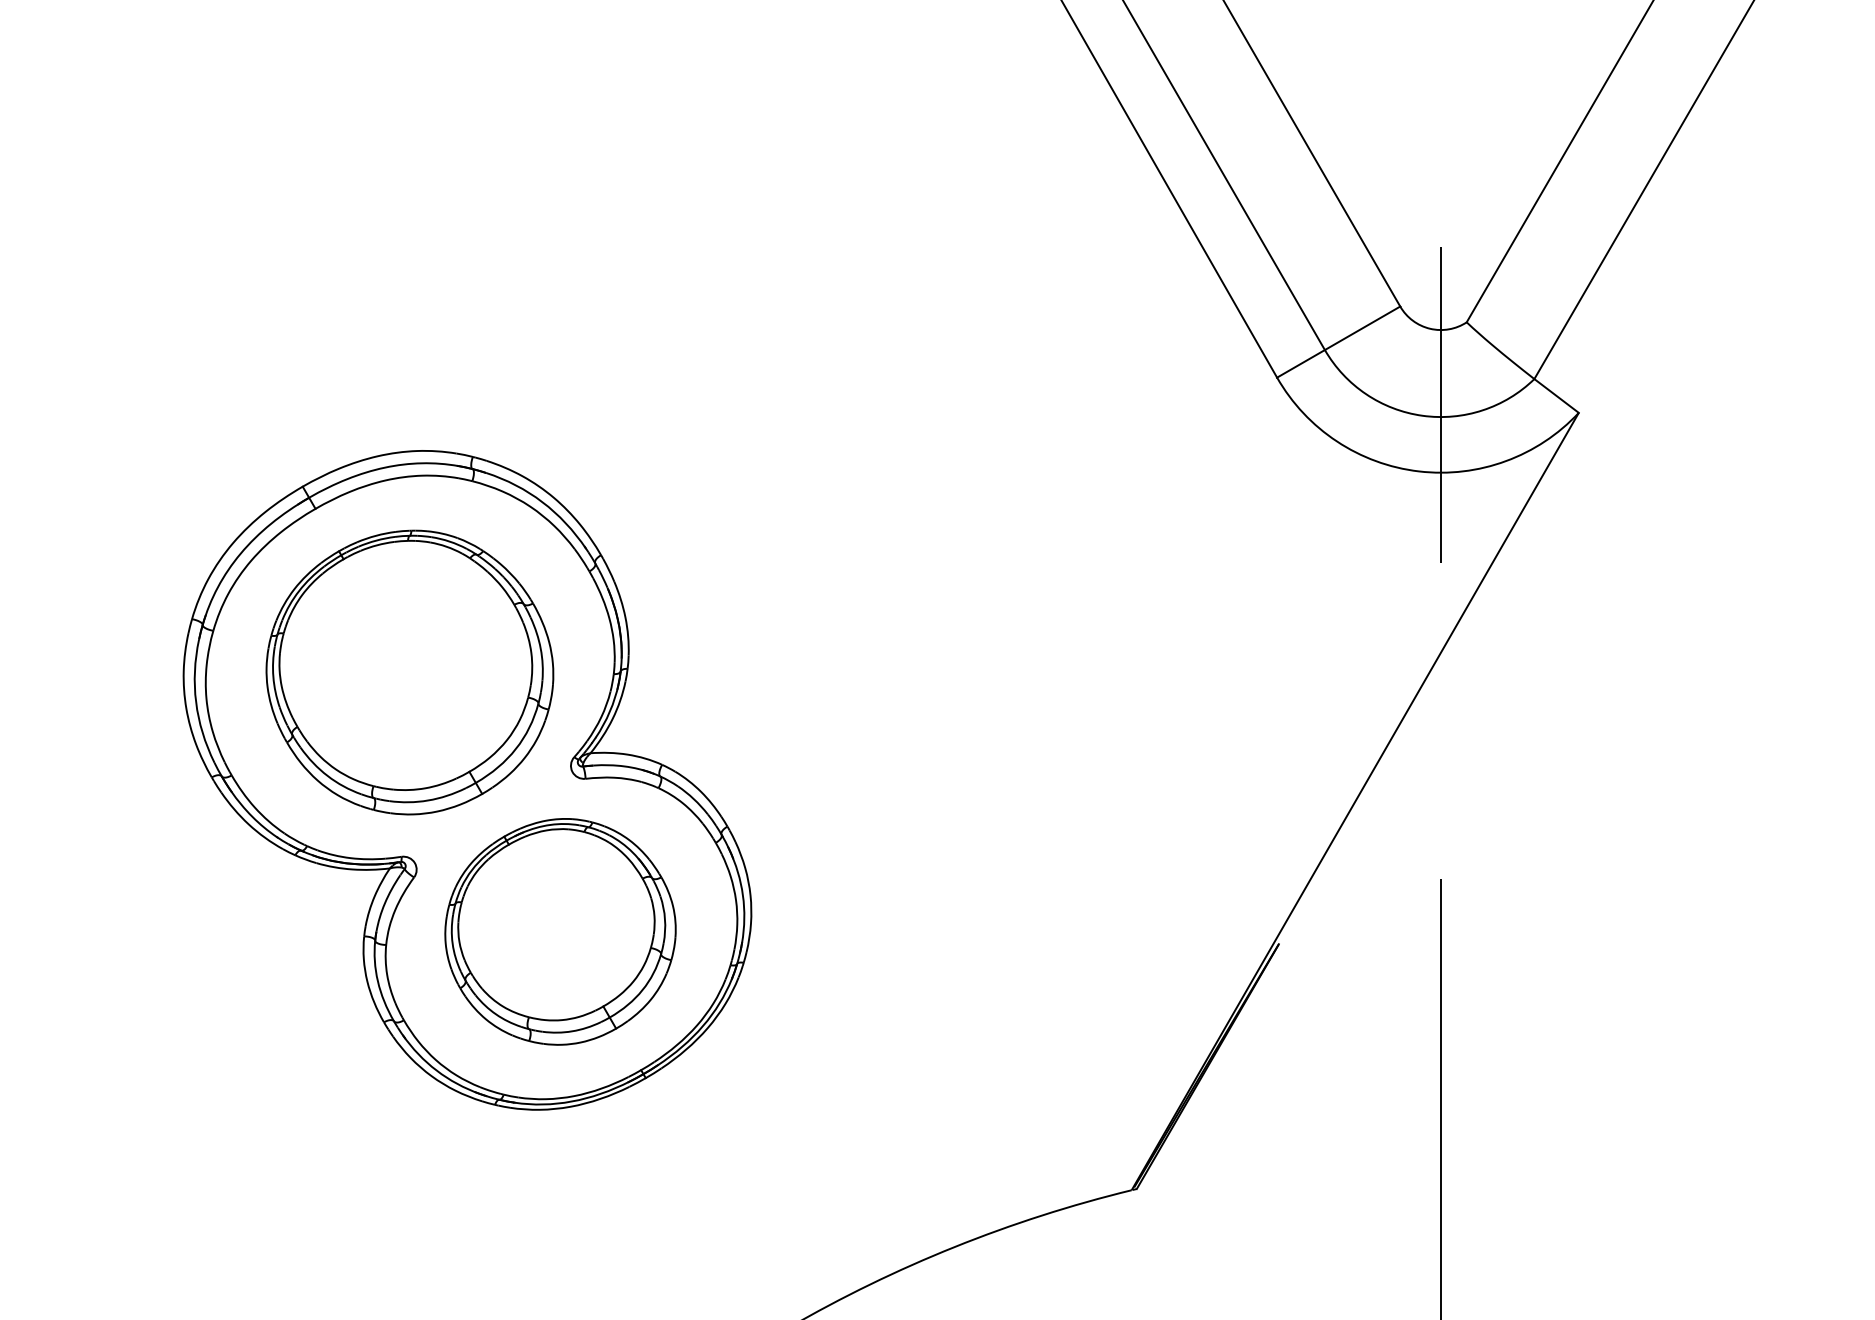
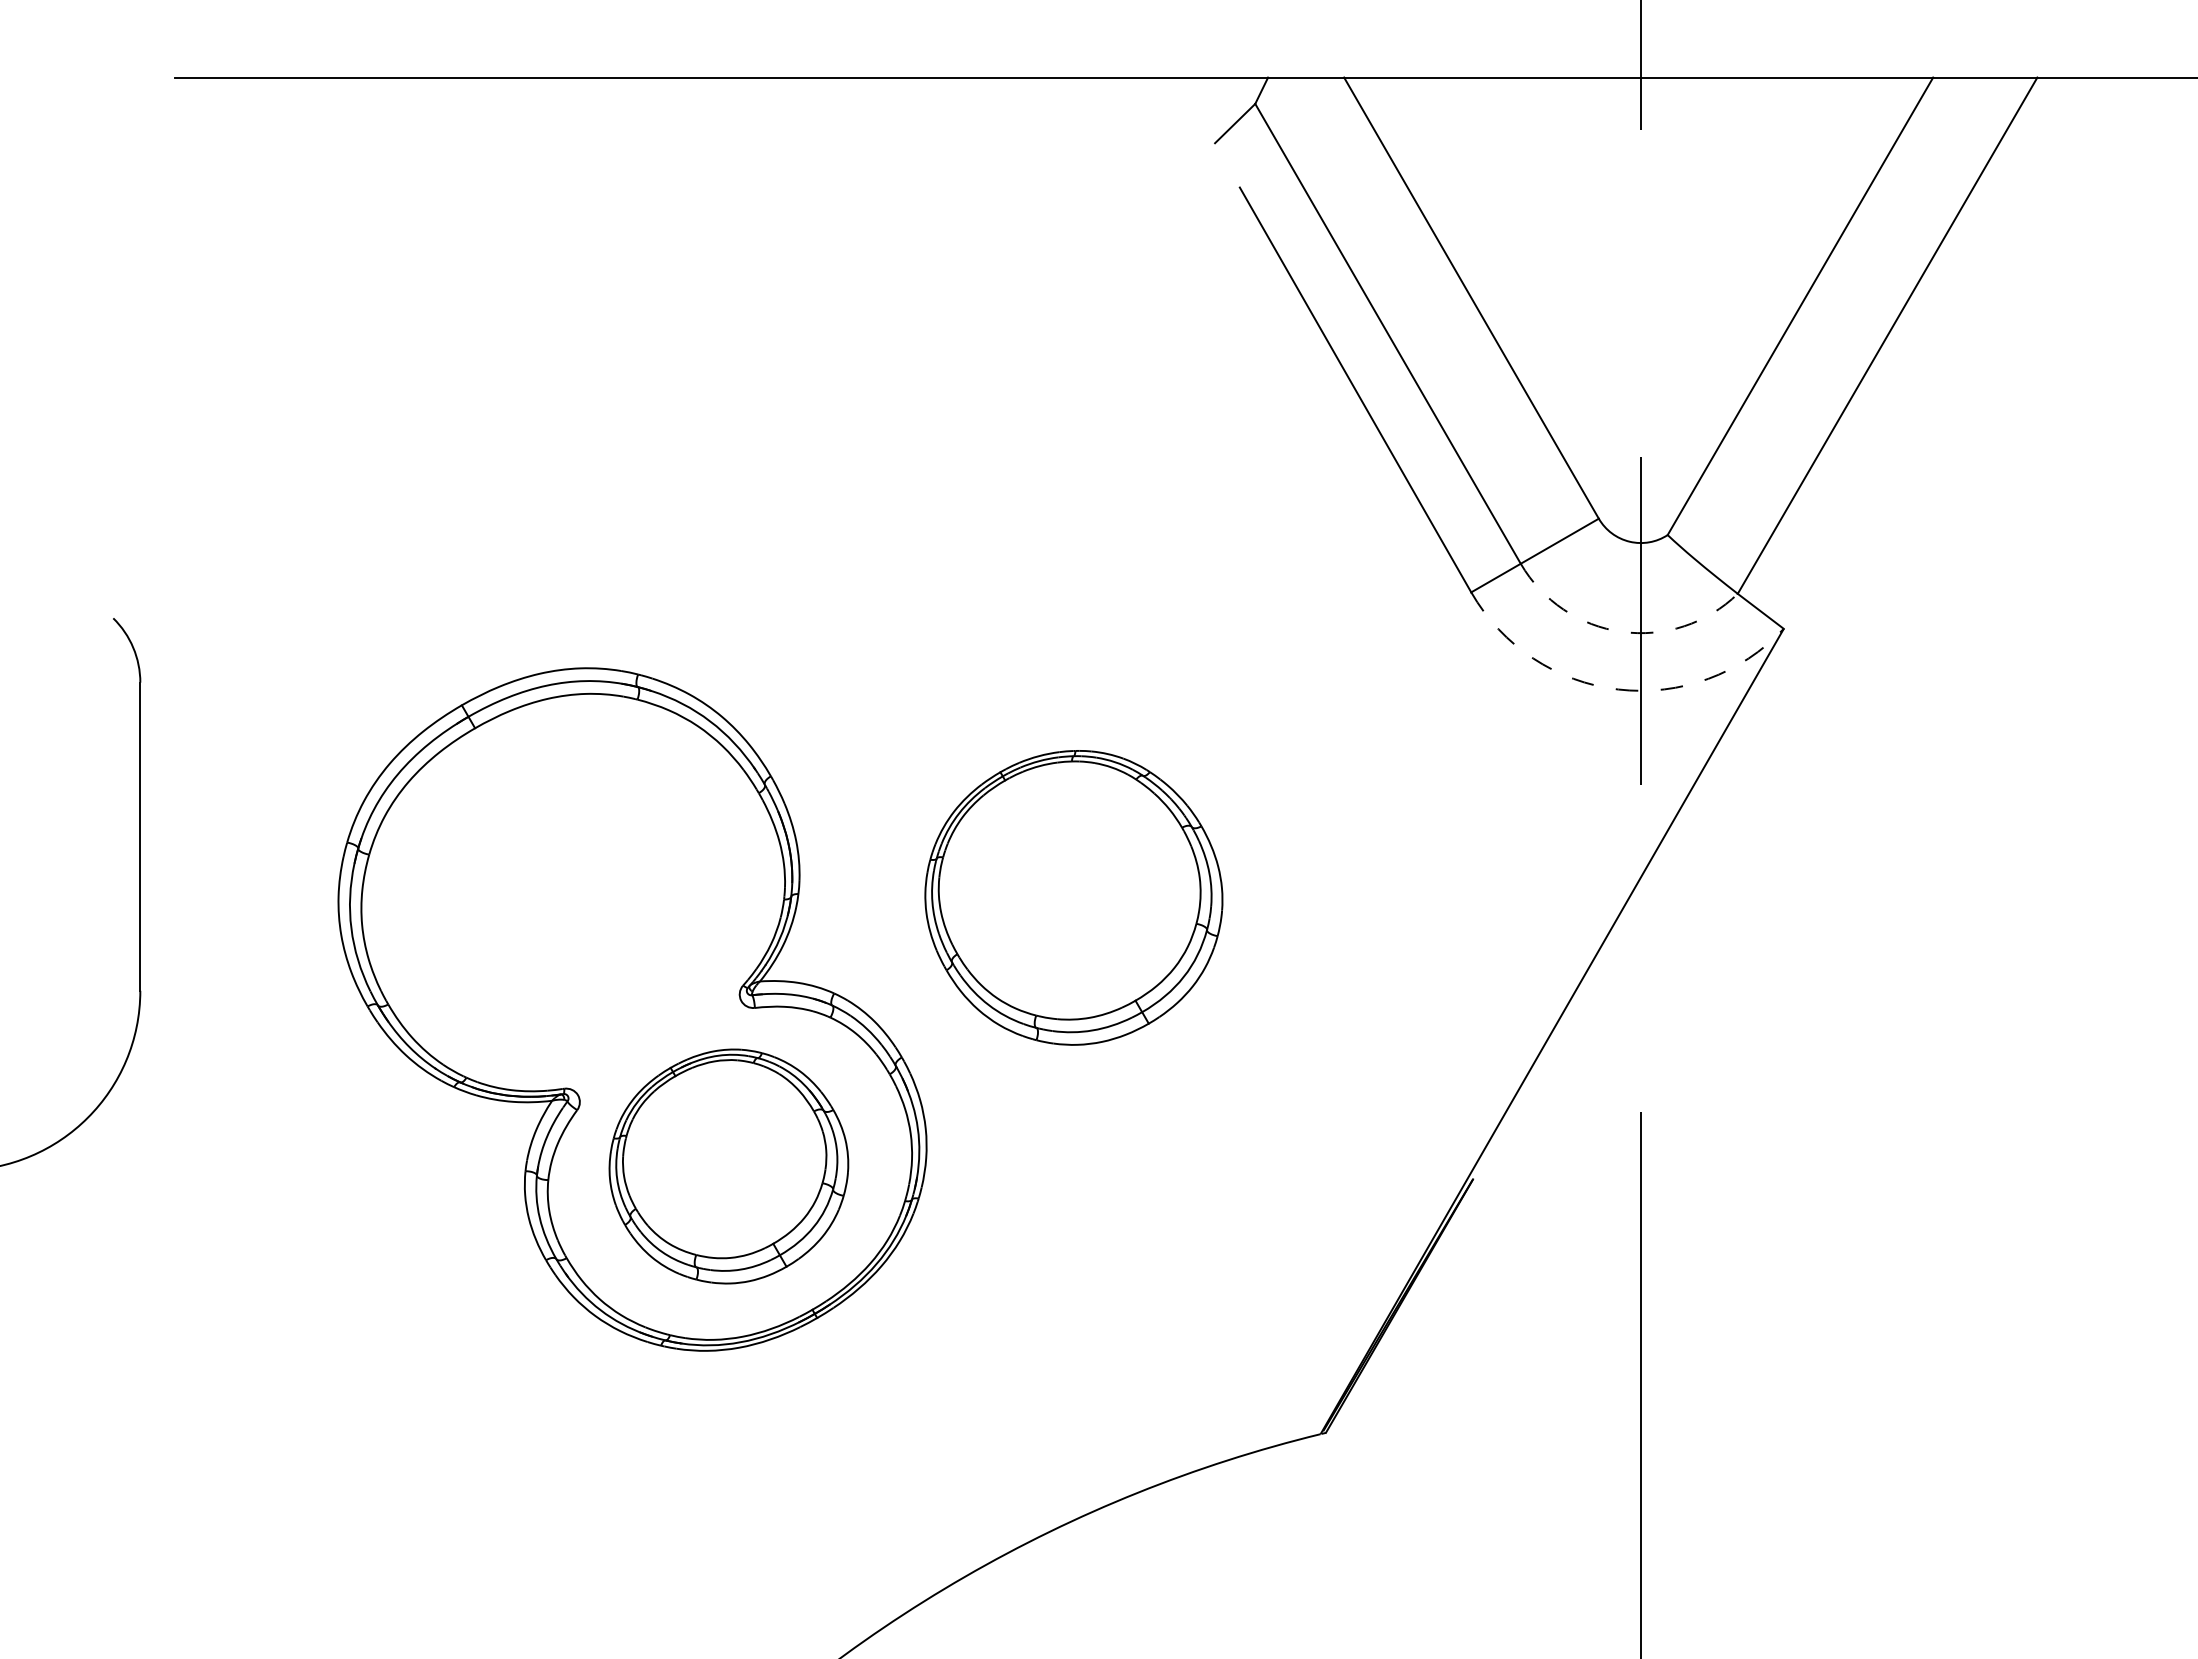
arc: (1422, 415) -> (1621, 631), solid -> dashed
arc: (1419, 471) -> (1618, 689), solid -> dashed
part: (409, 672) -> (1073, 897), moved

